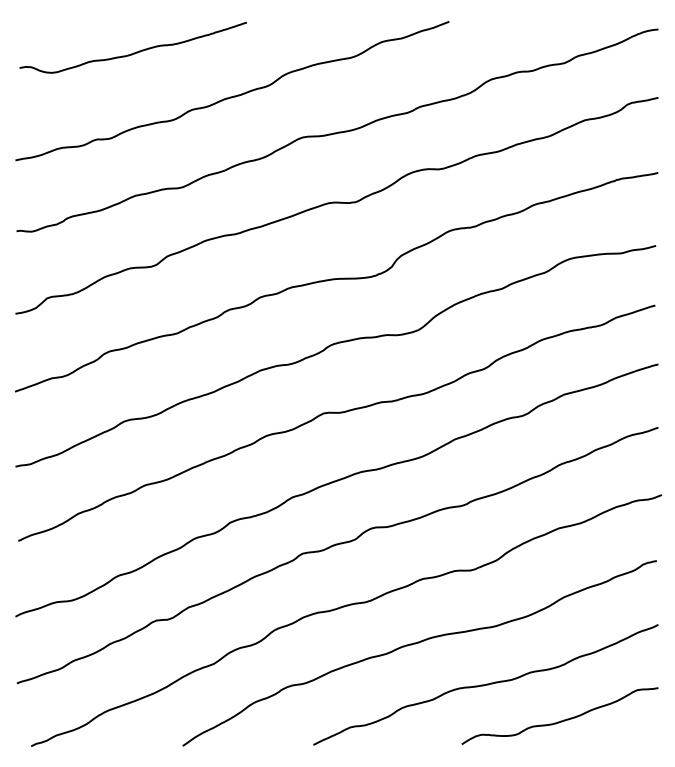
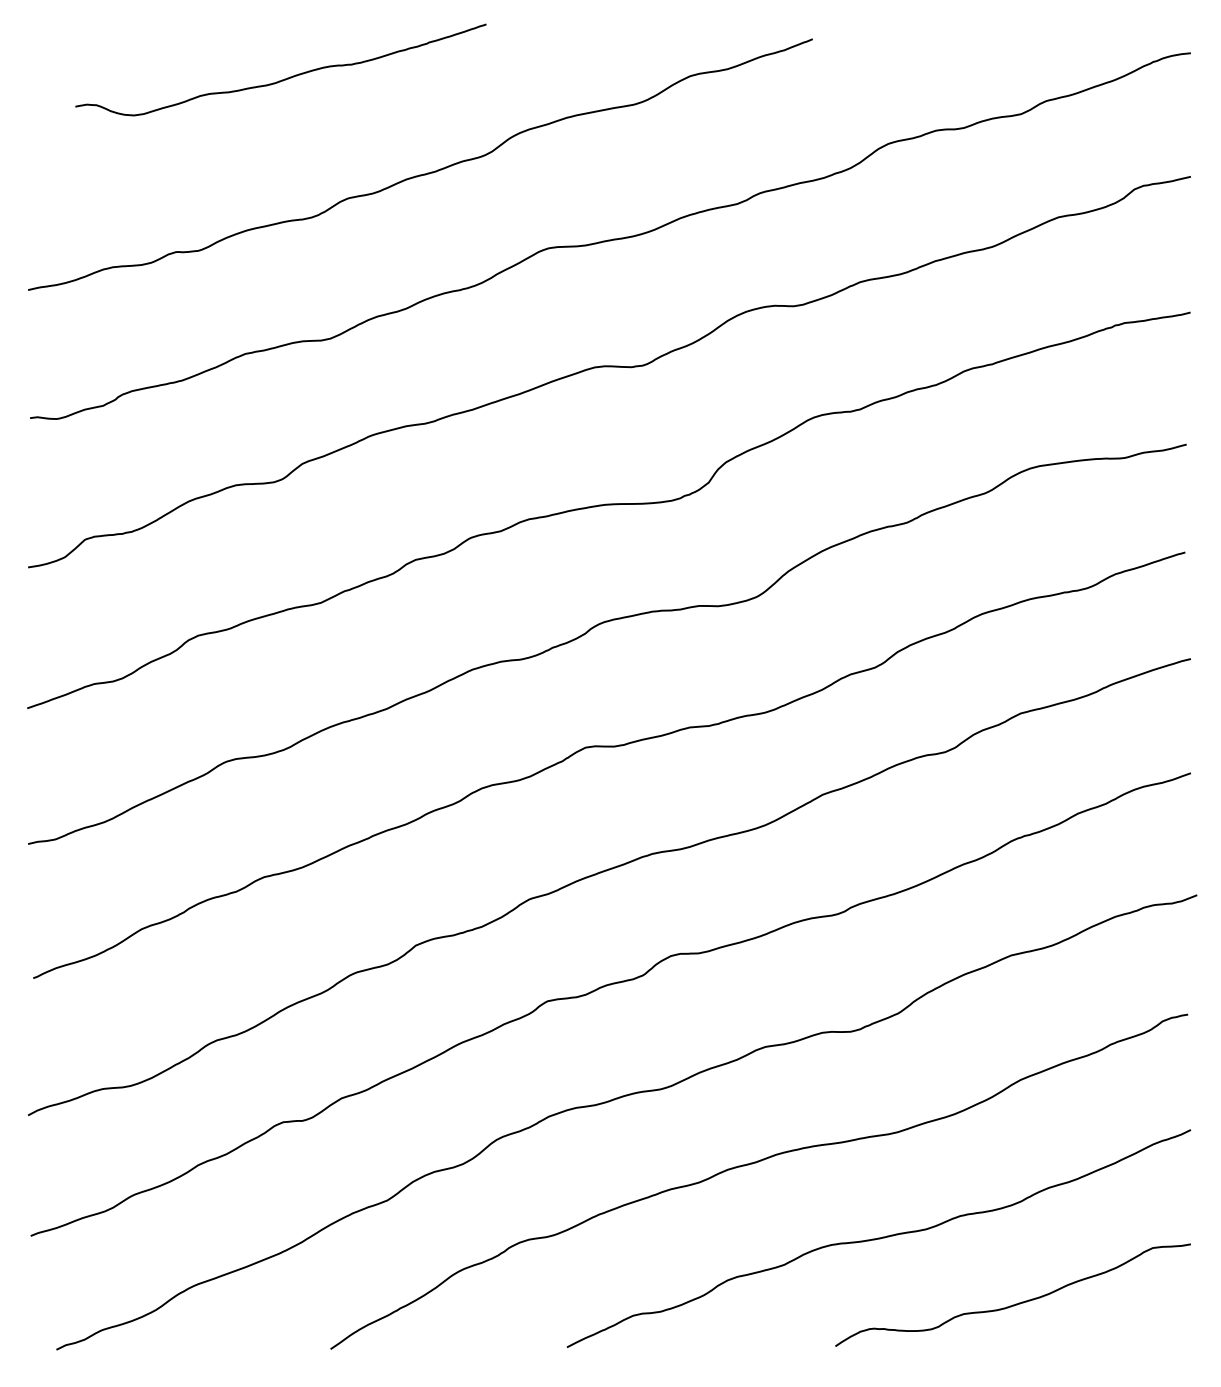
curve: (133, 52) -> (281, 78), moved

